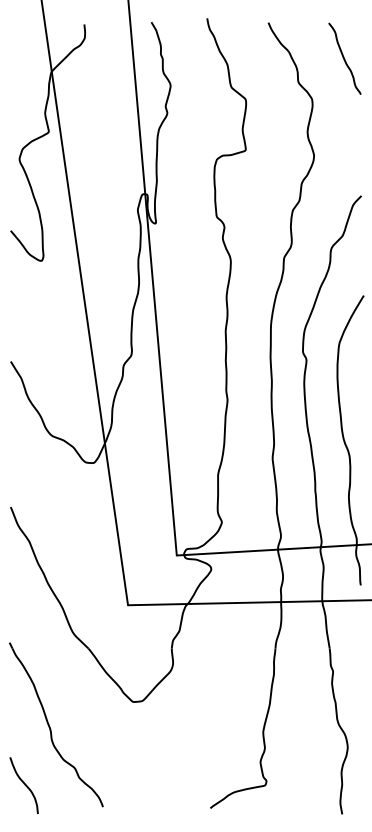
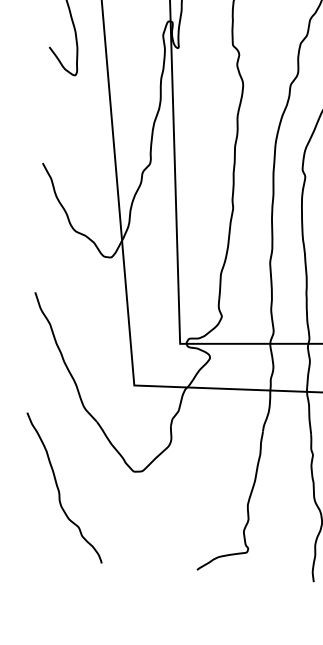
curve: (24, 785) -> (33, 540), removed

